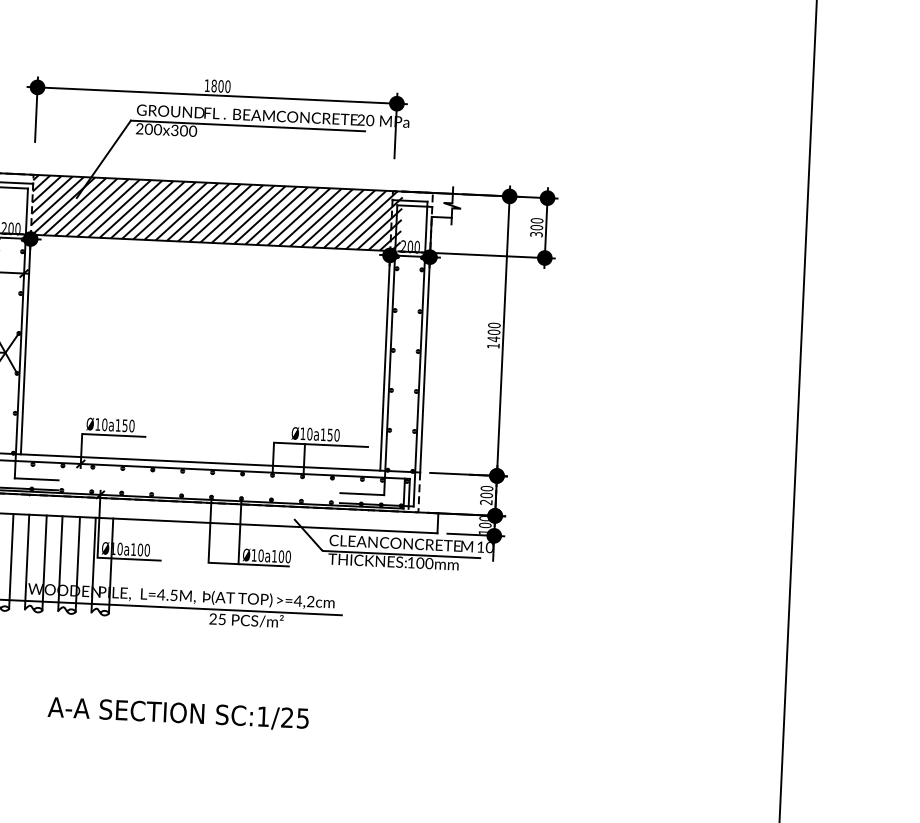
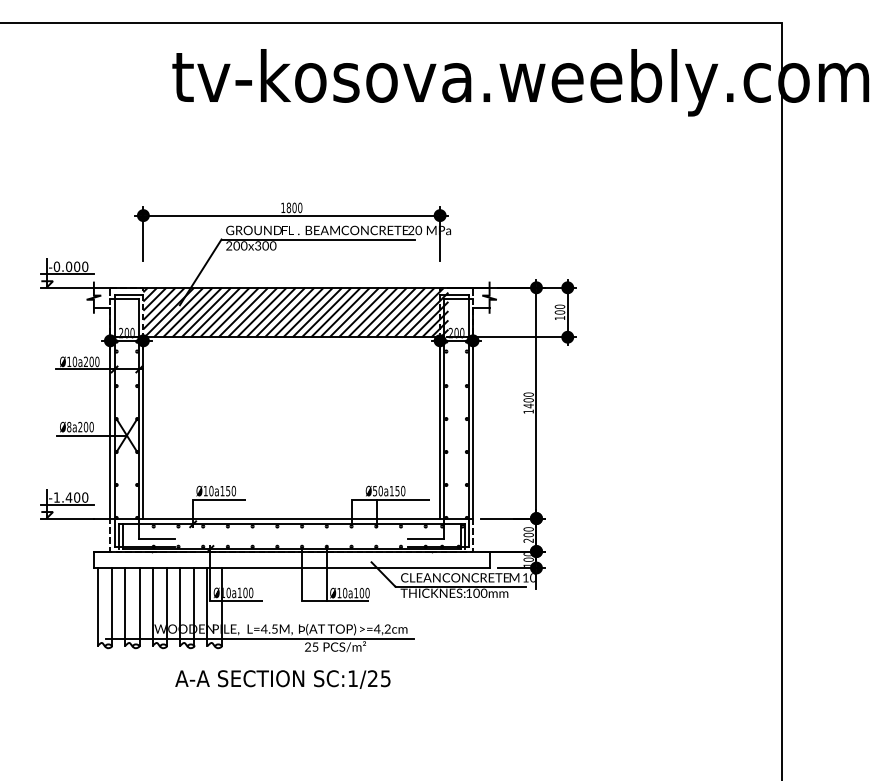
text: (535, 234) -> (559, 318), 300 -> 100
text: (303, 434) -> (375, 491), Ø10a150 -> Ø50a150
text: (177, 713) -> (282, 679), moved

